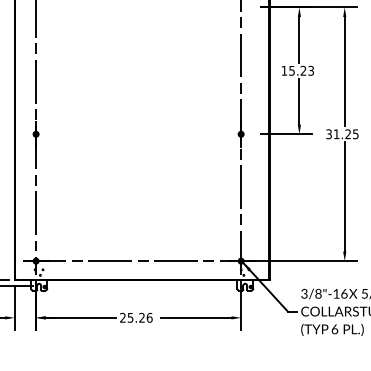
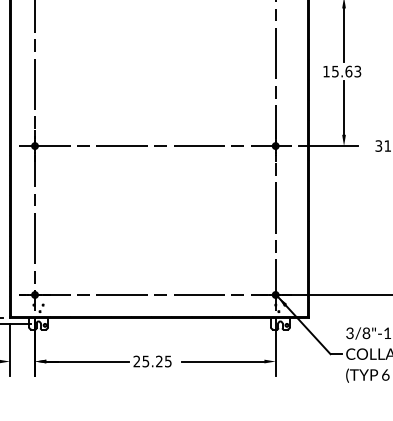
text: (303, 70) -> (348, 71), 15.23 -> 15.63
line: (138, 134) -> (155, 146), added
text: (149, 317) -> (168, 361), 25.26 -> 25.25

